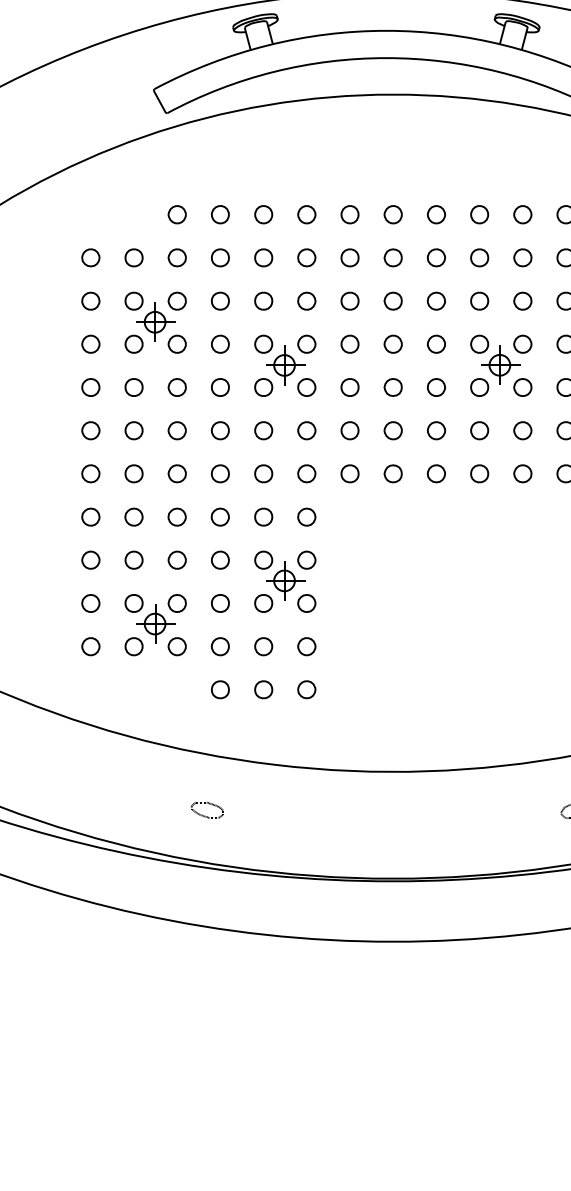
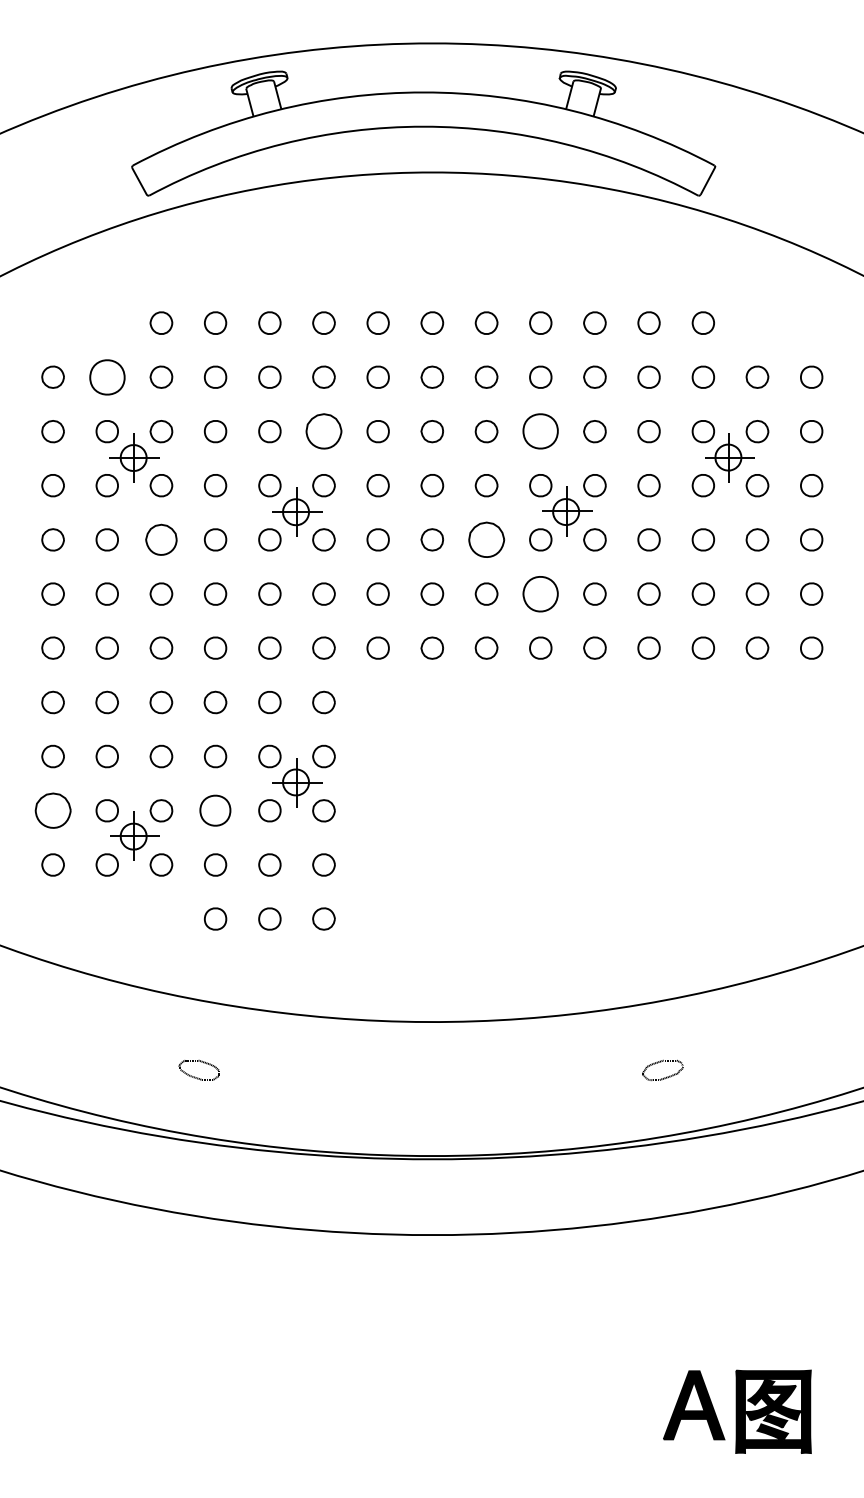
part: (133, 257) -> (106, 376), size x1.6
part: (306, 301) -> (323, 431), size x1.6
part: (479, 301) -> (540, 431), size x1.6
part: (177, 387) -> (161, 539), size x1.4
part: (436, 387) -> (486, 539), size x1.6
part: (479, 430) -> (540, 593), size x1.6
part: (90, 603) -> (52, 810), size x1.6
part: (220, 603) -> (215, 810), size x1.4

